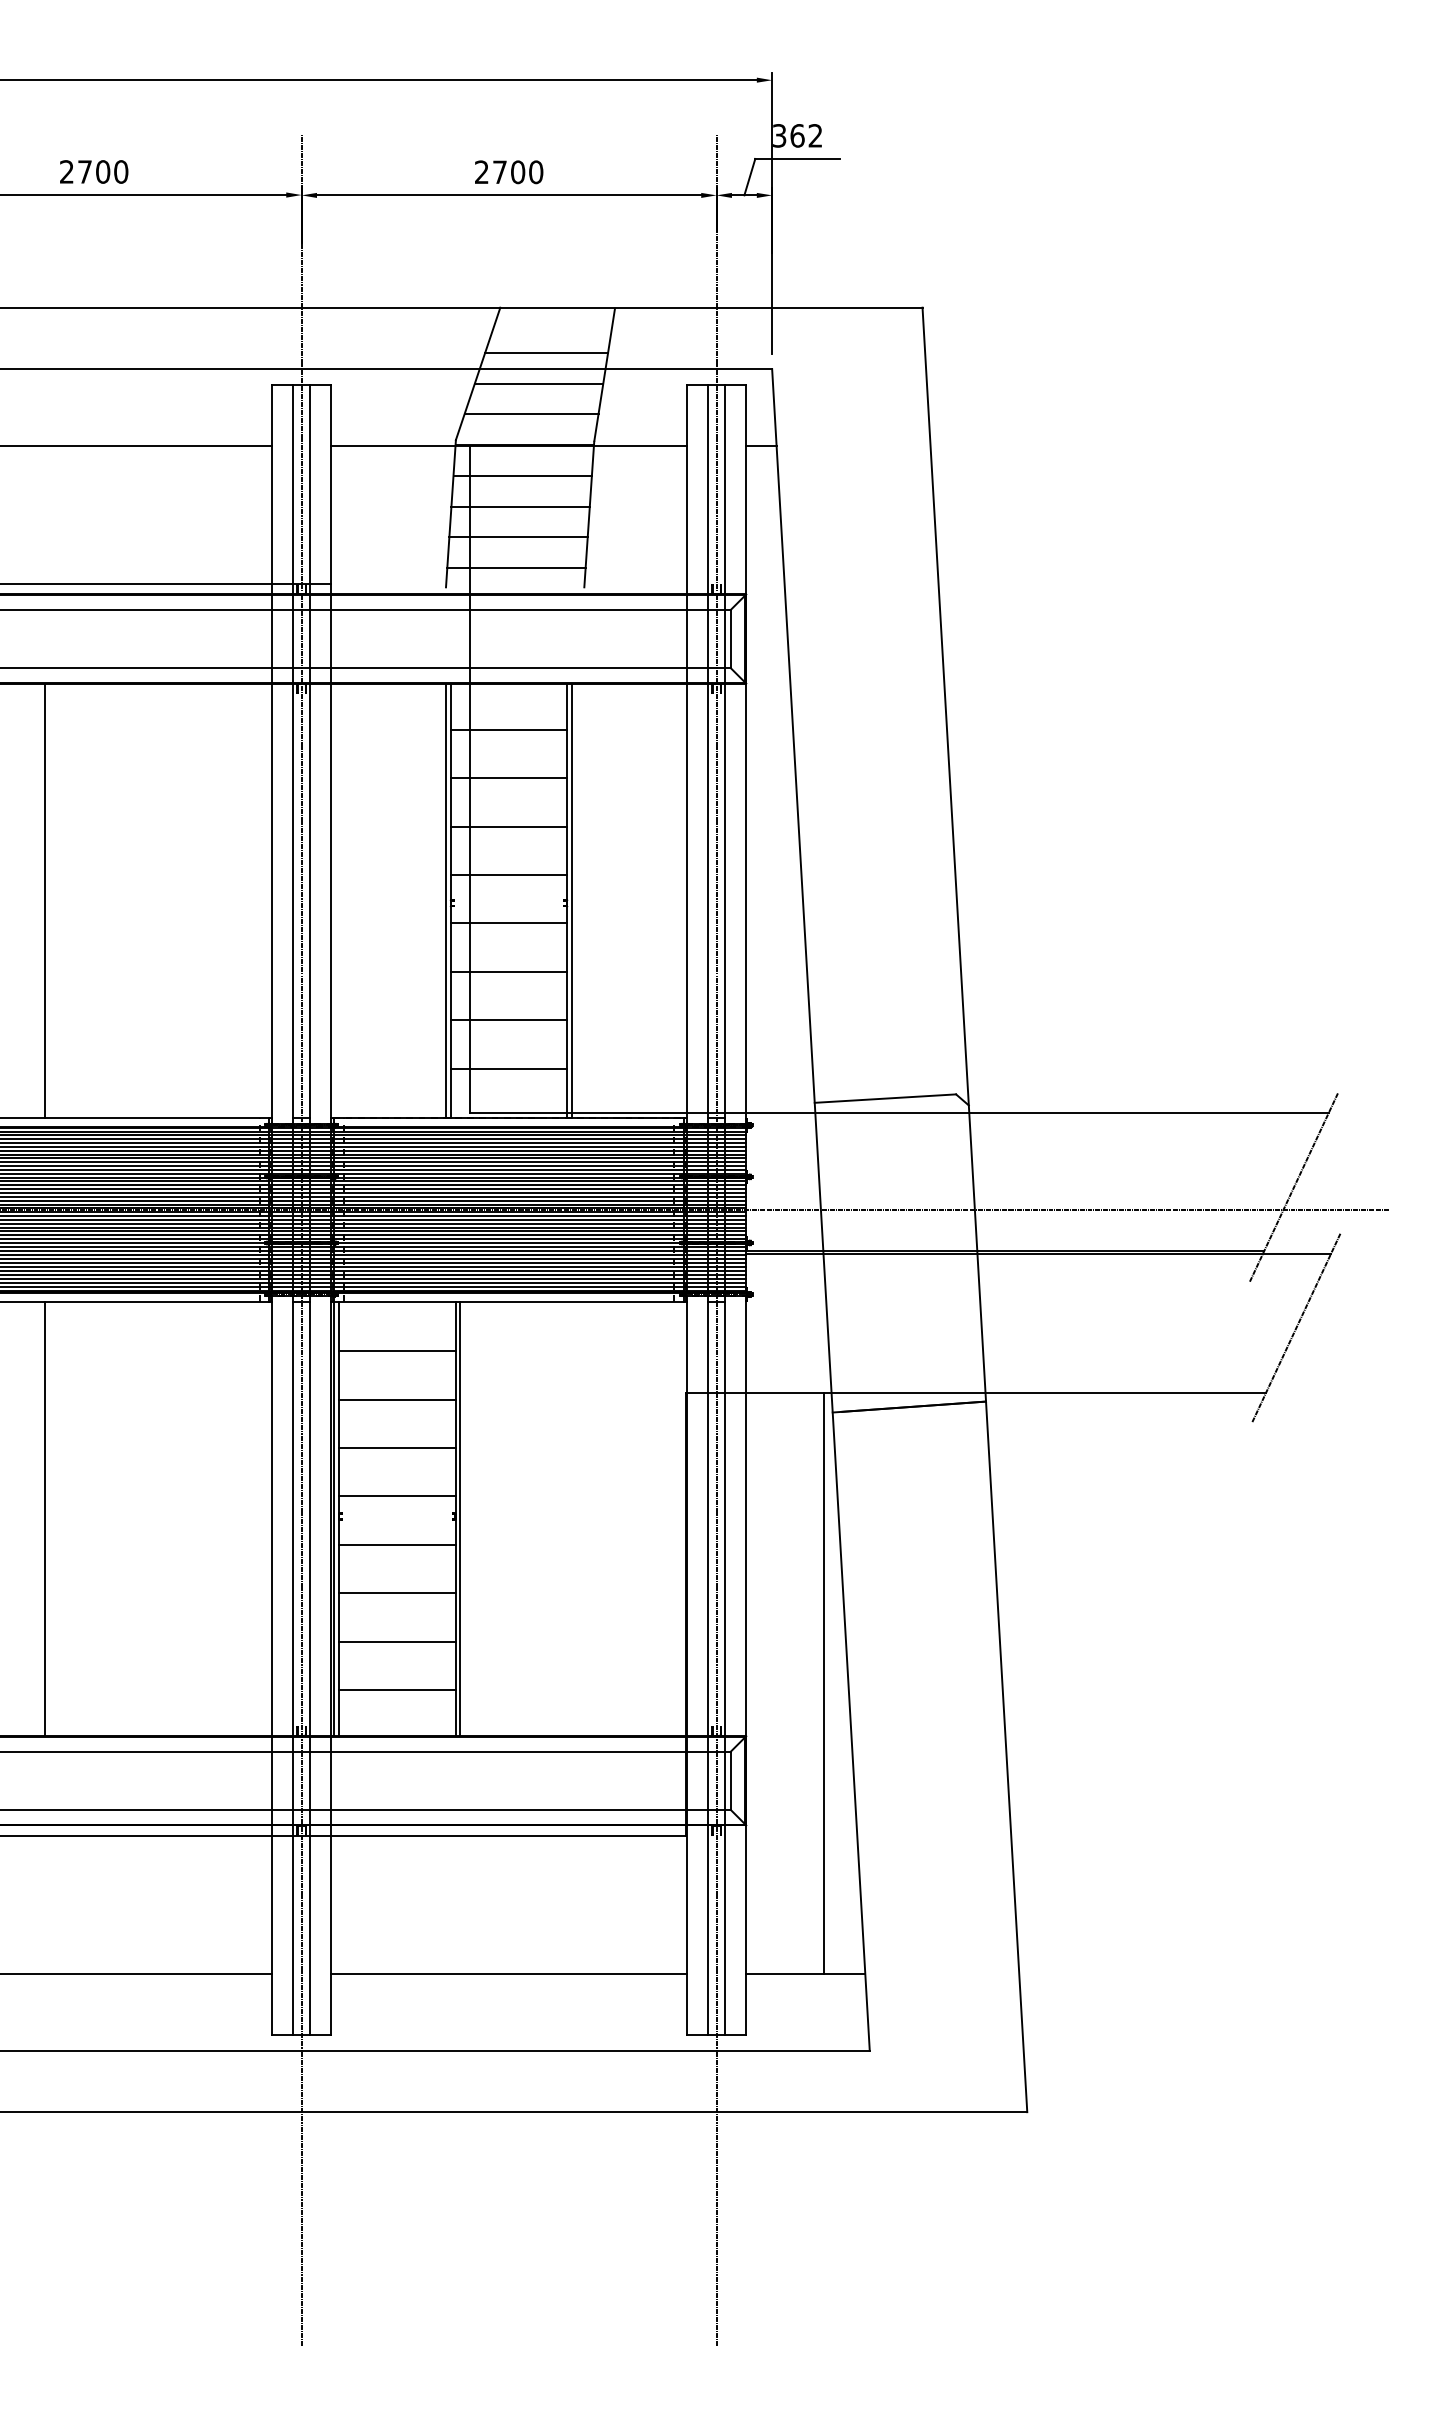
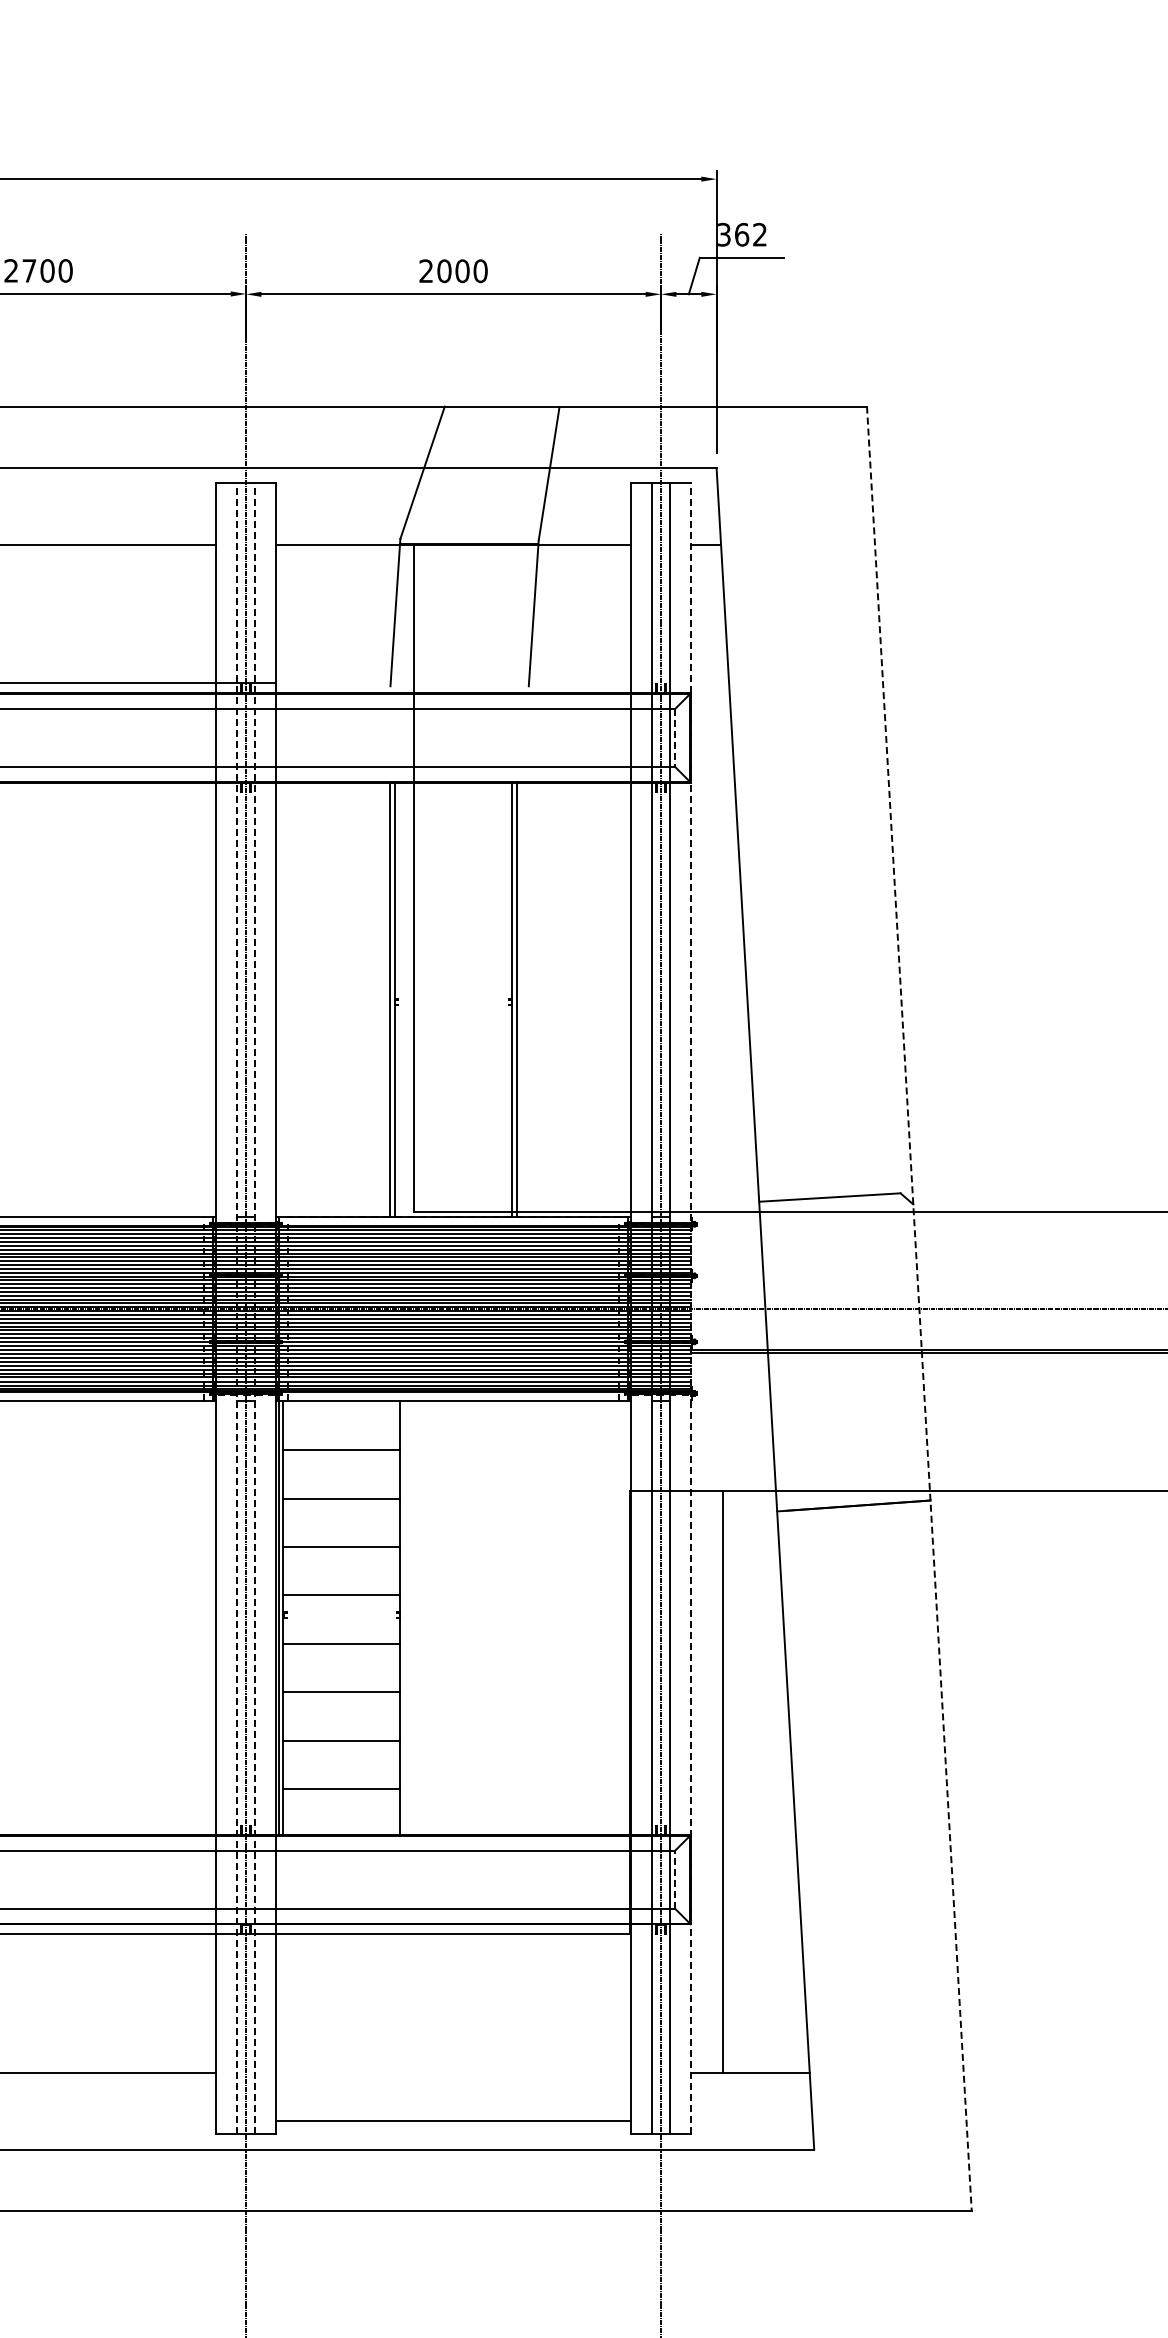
text: (500, 172) -> (444, 271), 2700 -> 2000
line: (546, 352) -> (490, 451), removed
line: (538, 383) -> (482, 482), removed
line: (531, 414) -> (475, 513), removed
line: (522, 475) -> (466, 574), removed
line: (520, 506) -> (464, 605), removed
line: (518, 537) -> (462, 636), removed
line: (516, 568) -> (460, 667), removed
line: (730, 639) -> (674, 738), solid -> dashed
line: (508, 729) -> (452, 828), removed
line: (508, 778) -> (452, 877), removed
line: (508, 826) -> (452, 925), removed
line: (508, 874) -> (452, 973), removed
line: (508, 923) -> (452, 1022), removed
line: (508, 971) -> (452, 1070), removed
line: (508, 1020) -> (452, 1119), removed
line: (508, 1068) -> (452, 1167), removed
line: (292, 1209) -> (236, 1308), solid -> dashed
line: (310, 1209) -> (254, 1308), solid -> dashed
line: (746, 1209) -> (690, 1308), solid -> dashed
line: (974, 1209) -> (918, 1308), solid -> dashed
line: (460, 1519) -> (404, 1618), removed
line: (823, 1682) -> (722, 1781), moved
line: (730, 1780) -> (674, 1879), solid -> dashed
line: (508, 1973) -> (452, 2120), moved

